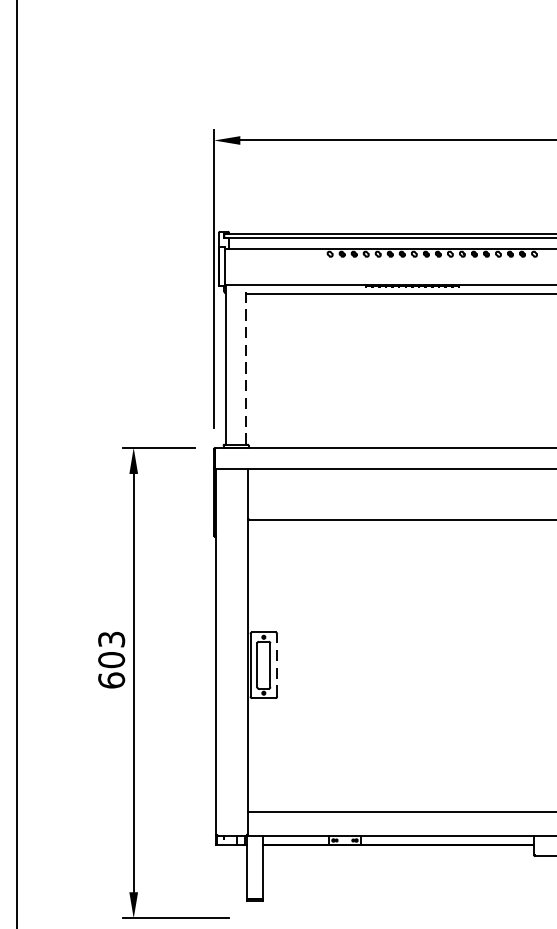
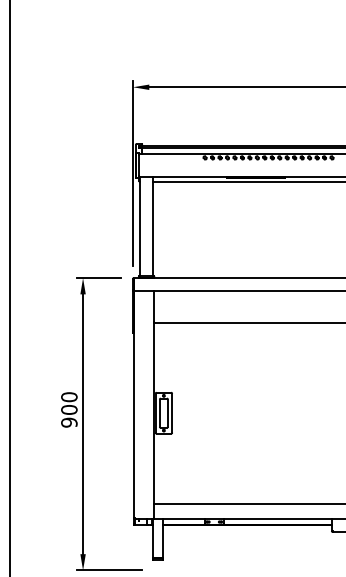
line: (245, 364) -> (152, 226), dashed -> solid
text: (111, 659) -> (69, 409), 603 -> 900
line: (277, 664) -> (172, 412), dashed -> solid

